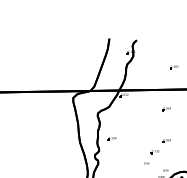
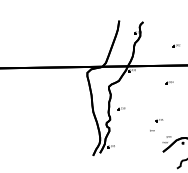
part: (166, 140) -> (169, 110), removed

